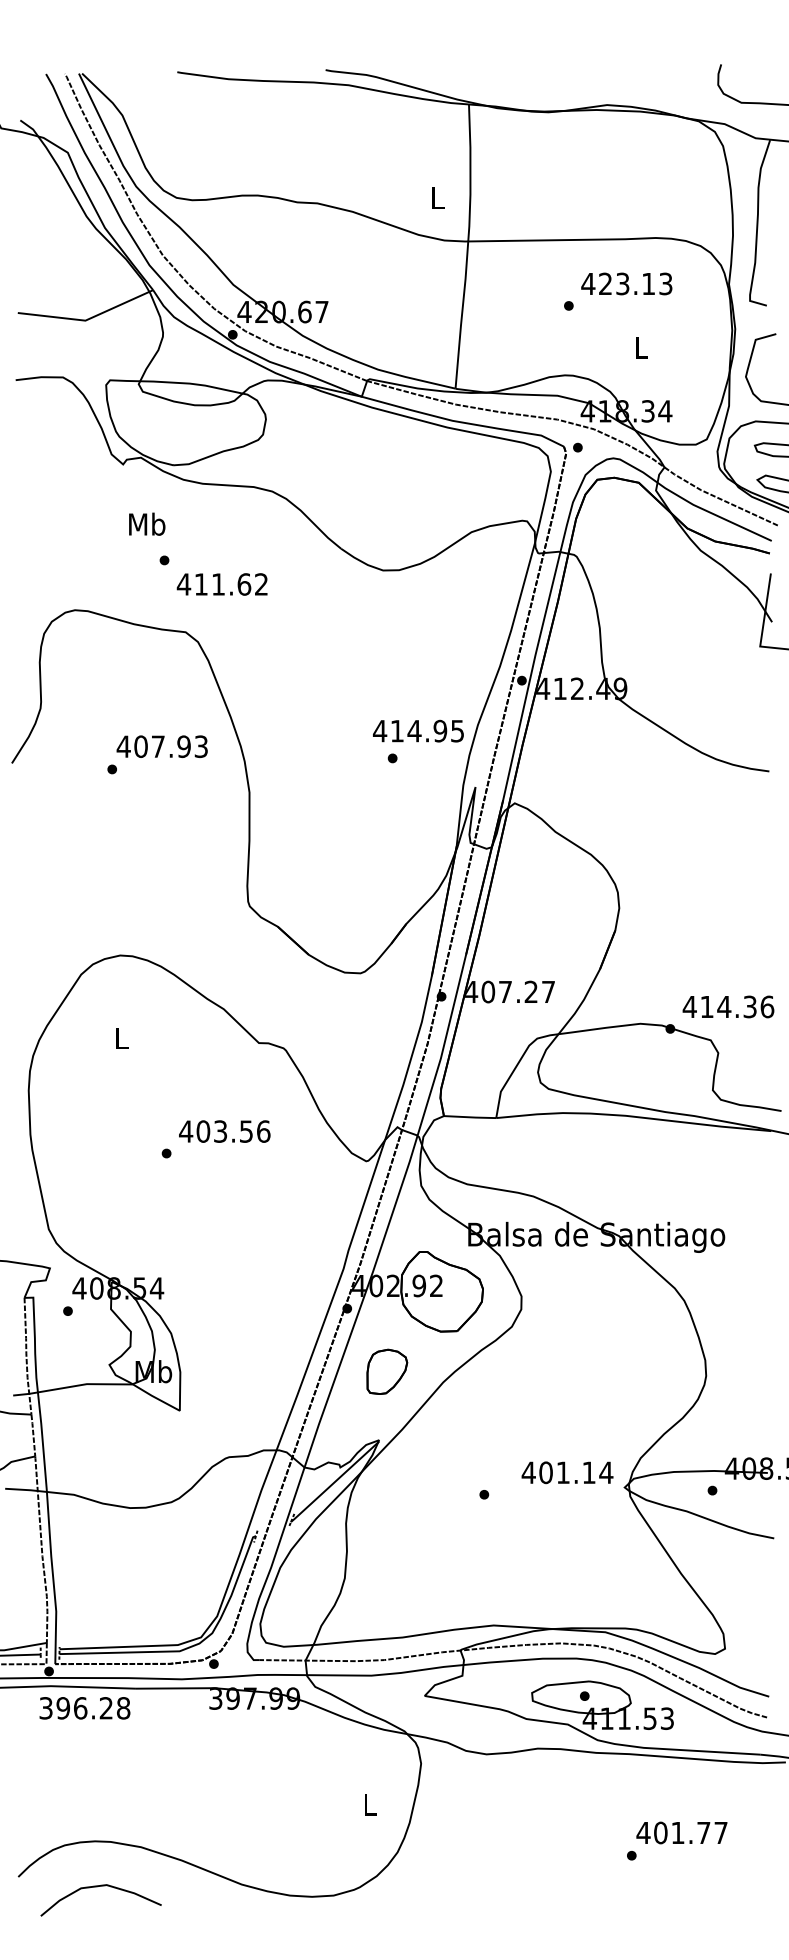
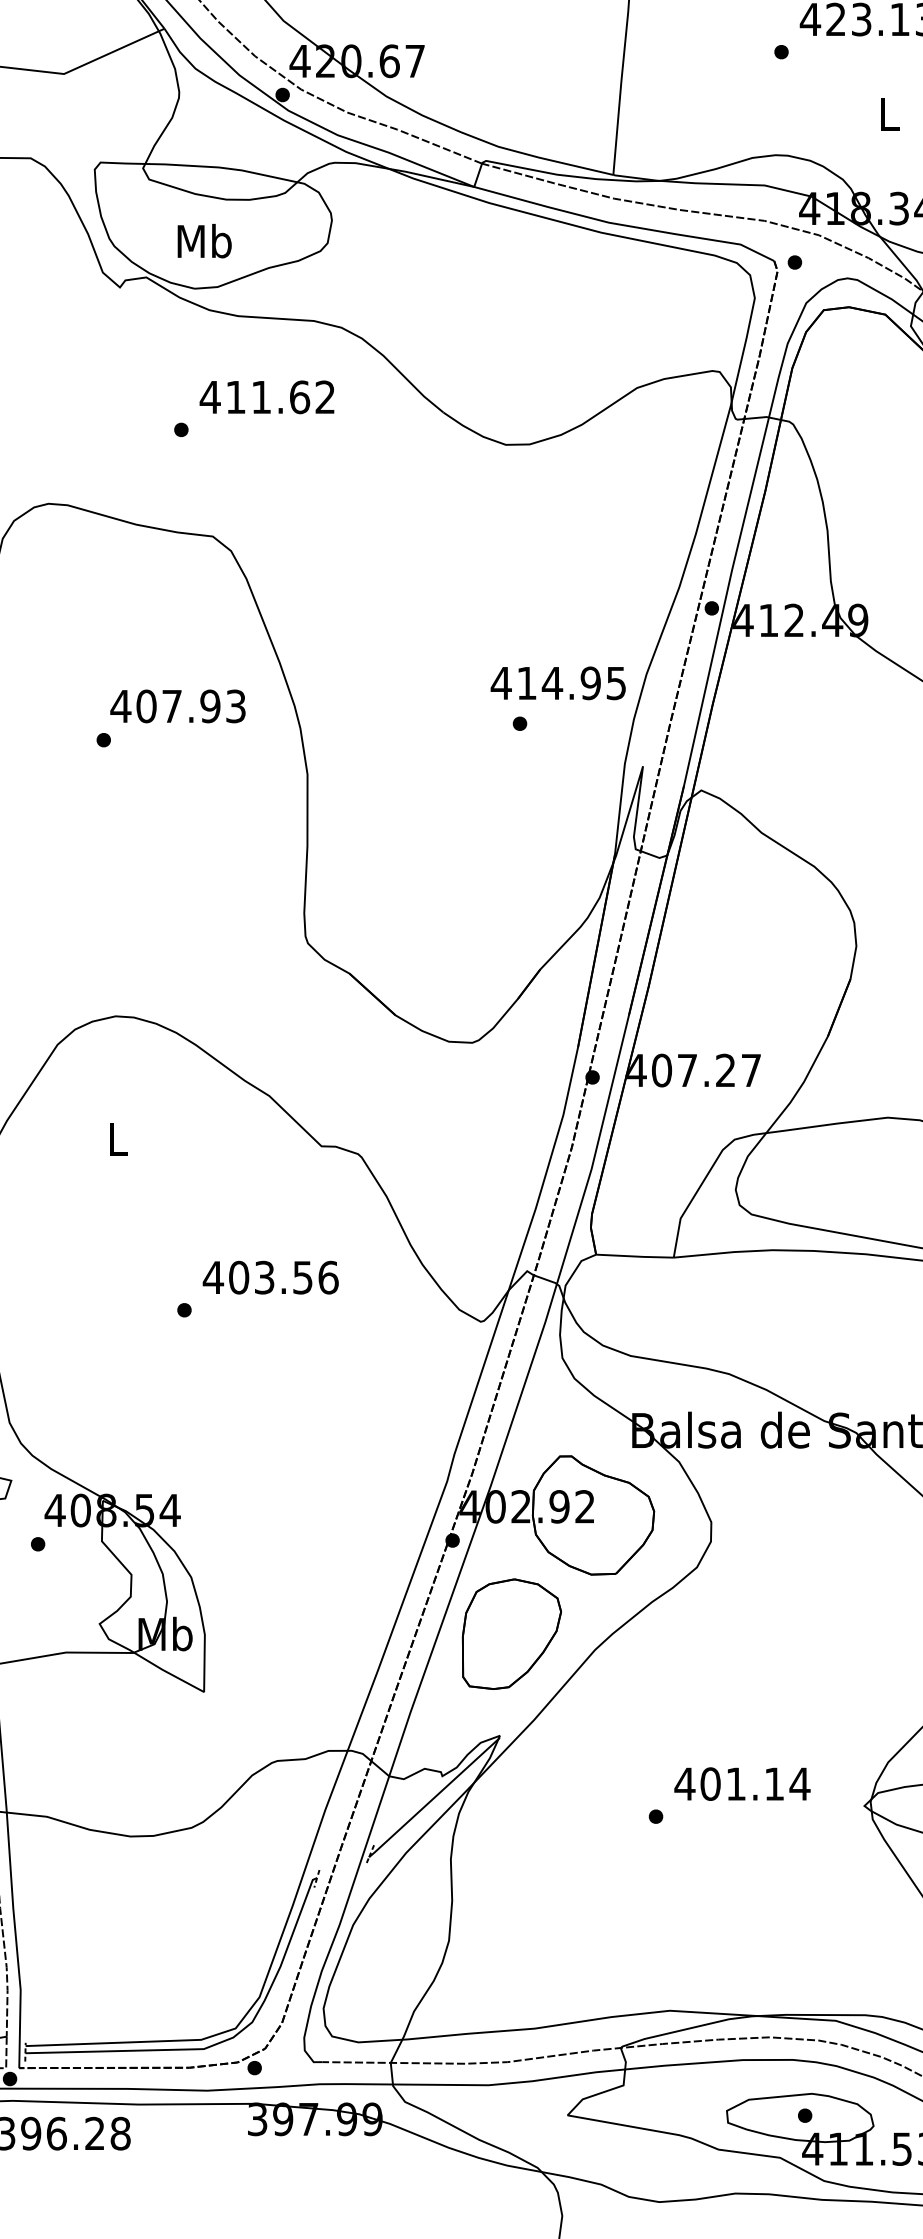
text: (147, 523) -> (205, 240), moved
text: (221, 584) -> (265, 397), moved
part: (387, 1371) -> (512, 1633), size x1.67
text: (567, 1472) -> (742, 1783), moved

